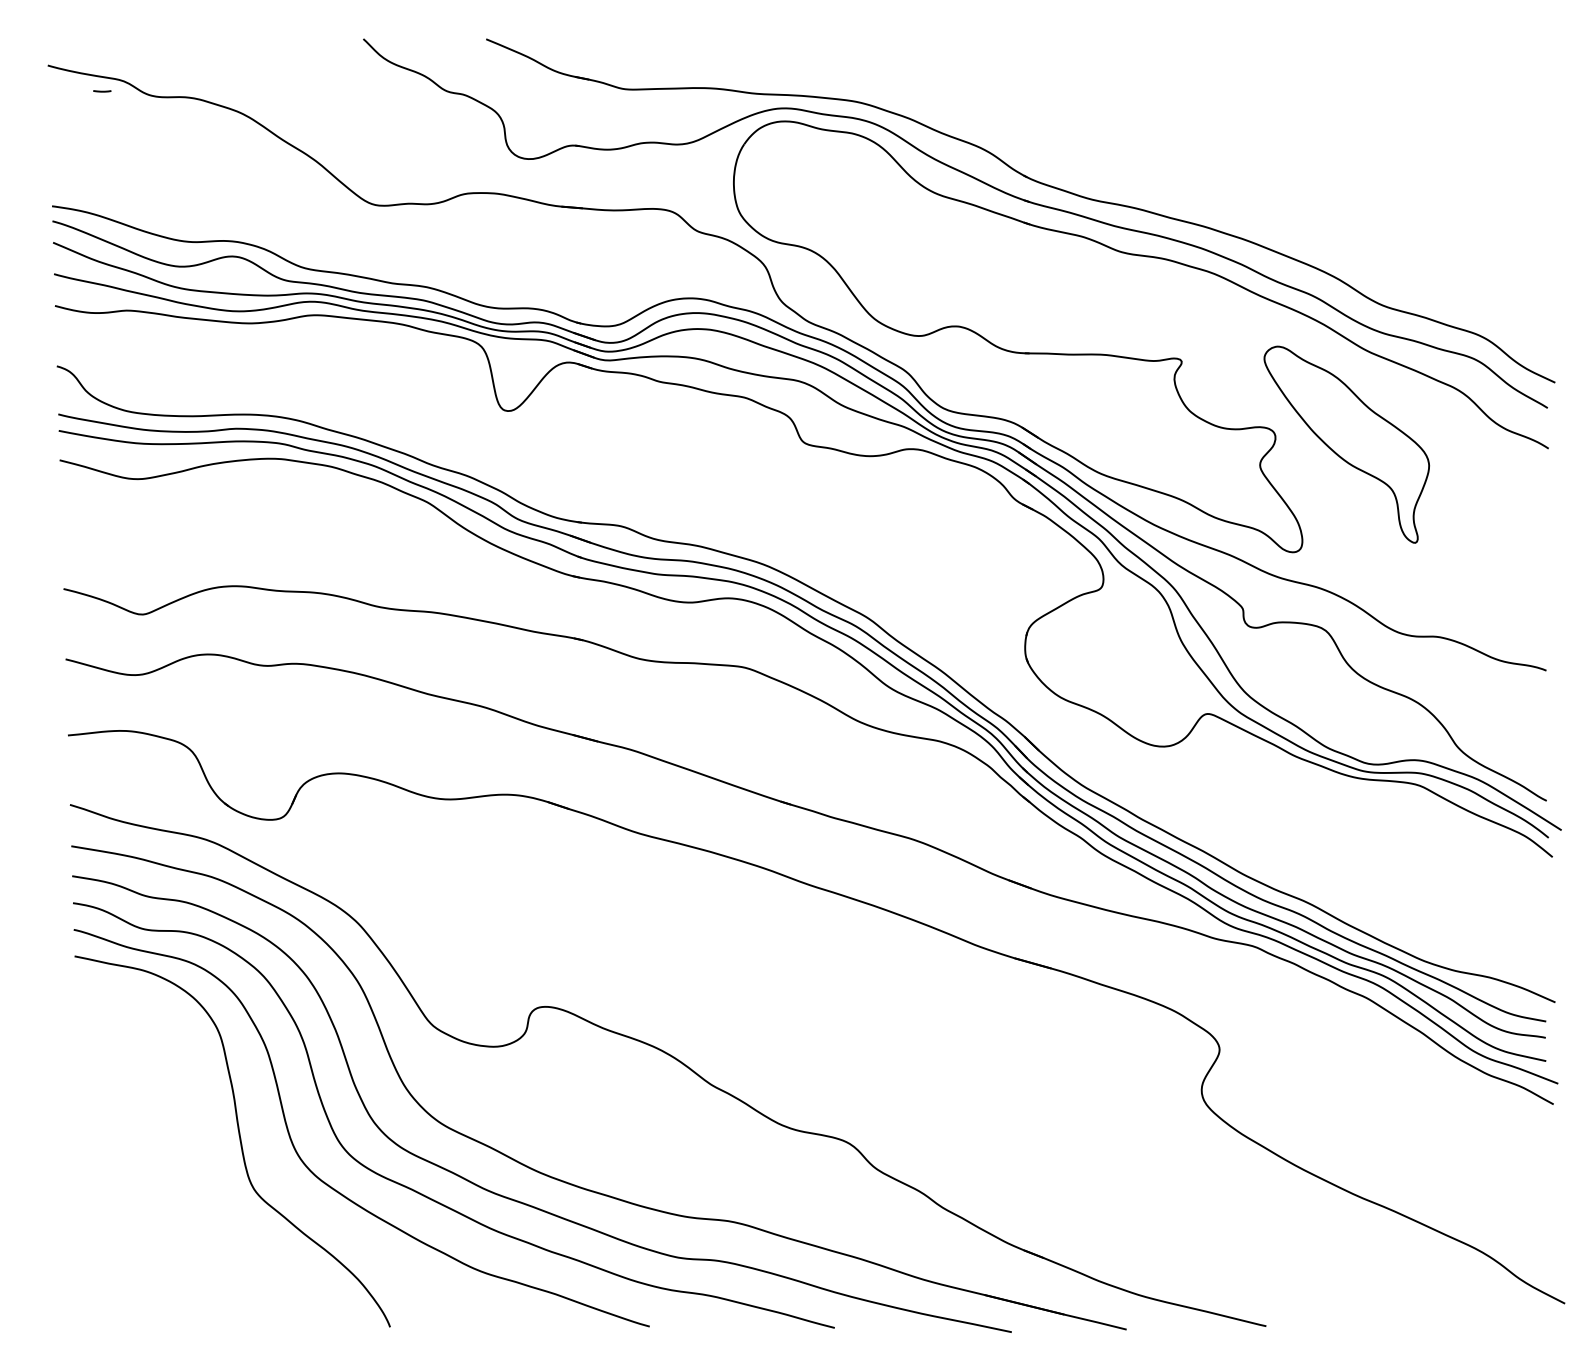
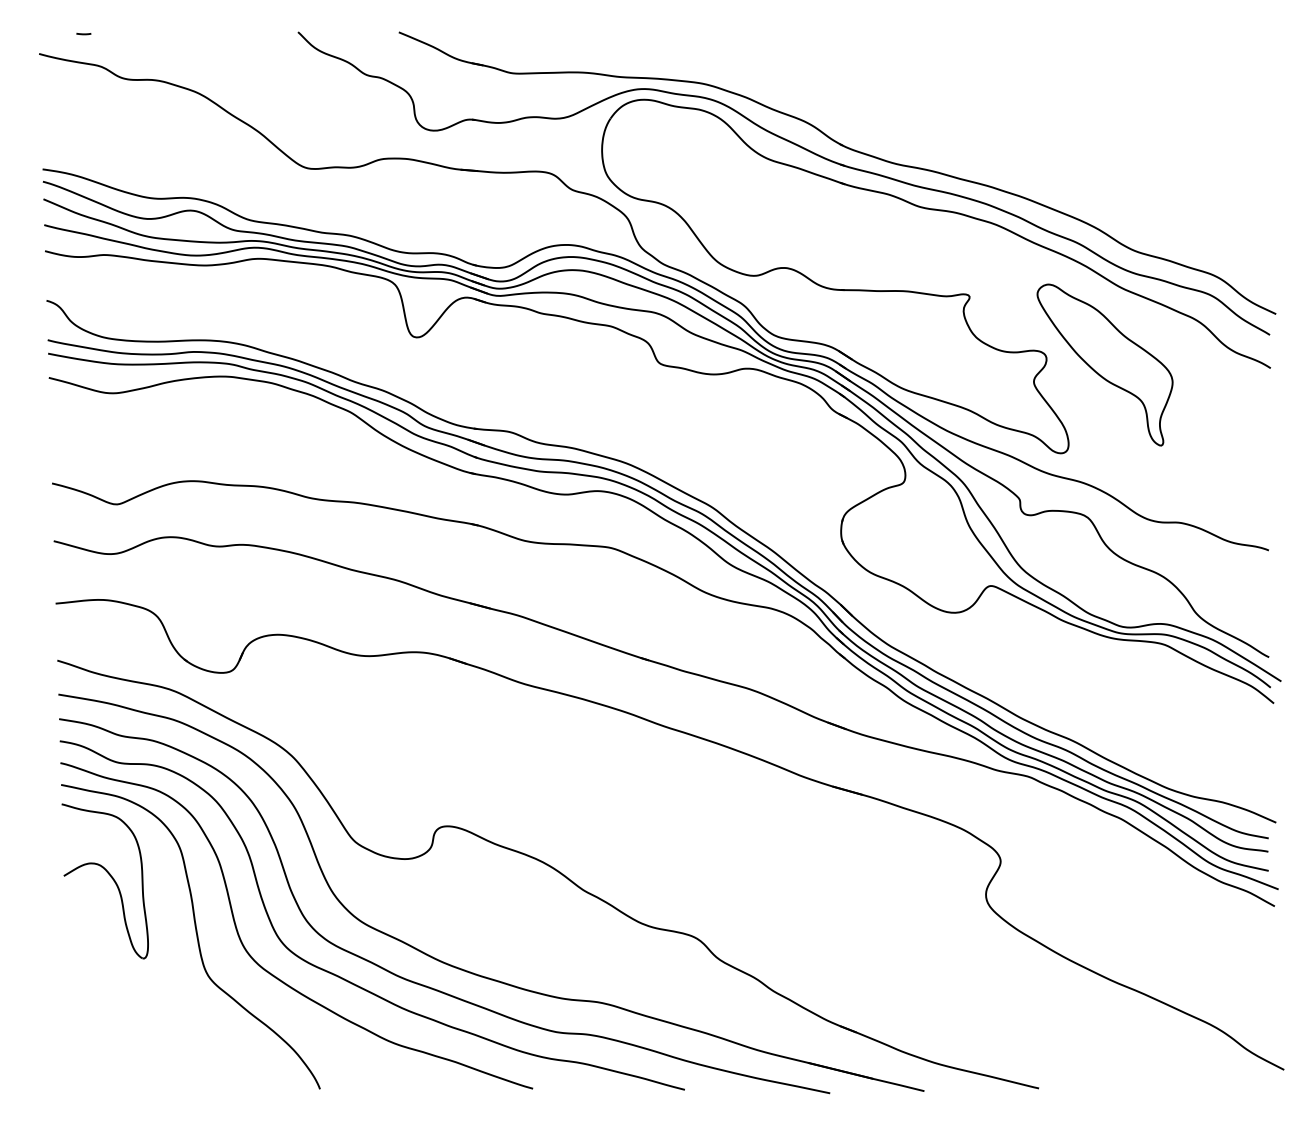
line: (102, 91) -> (84, 34), moved
part: (135, 1069) -> (111, 877), added

